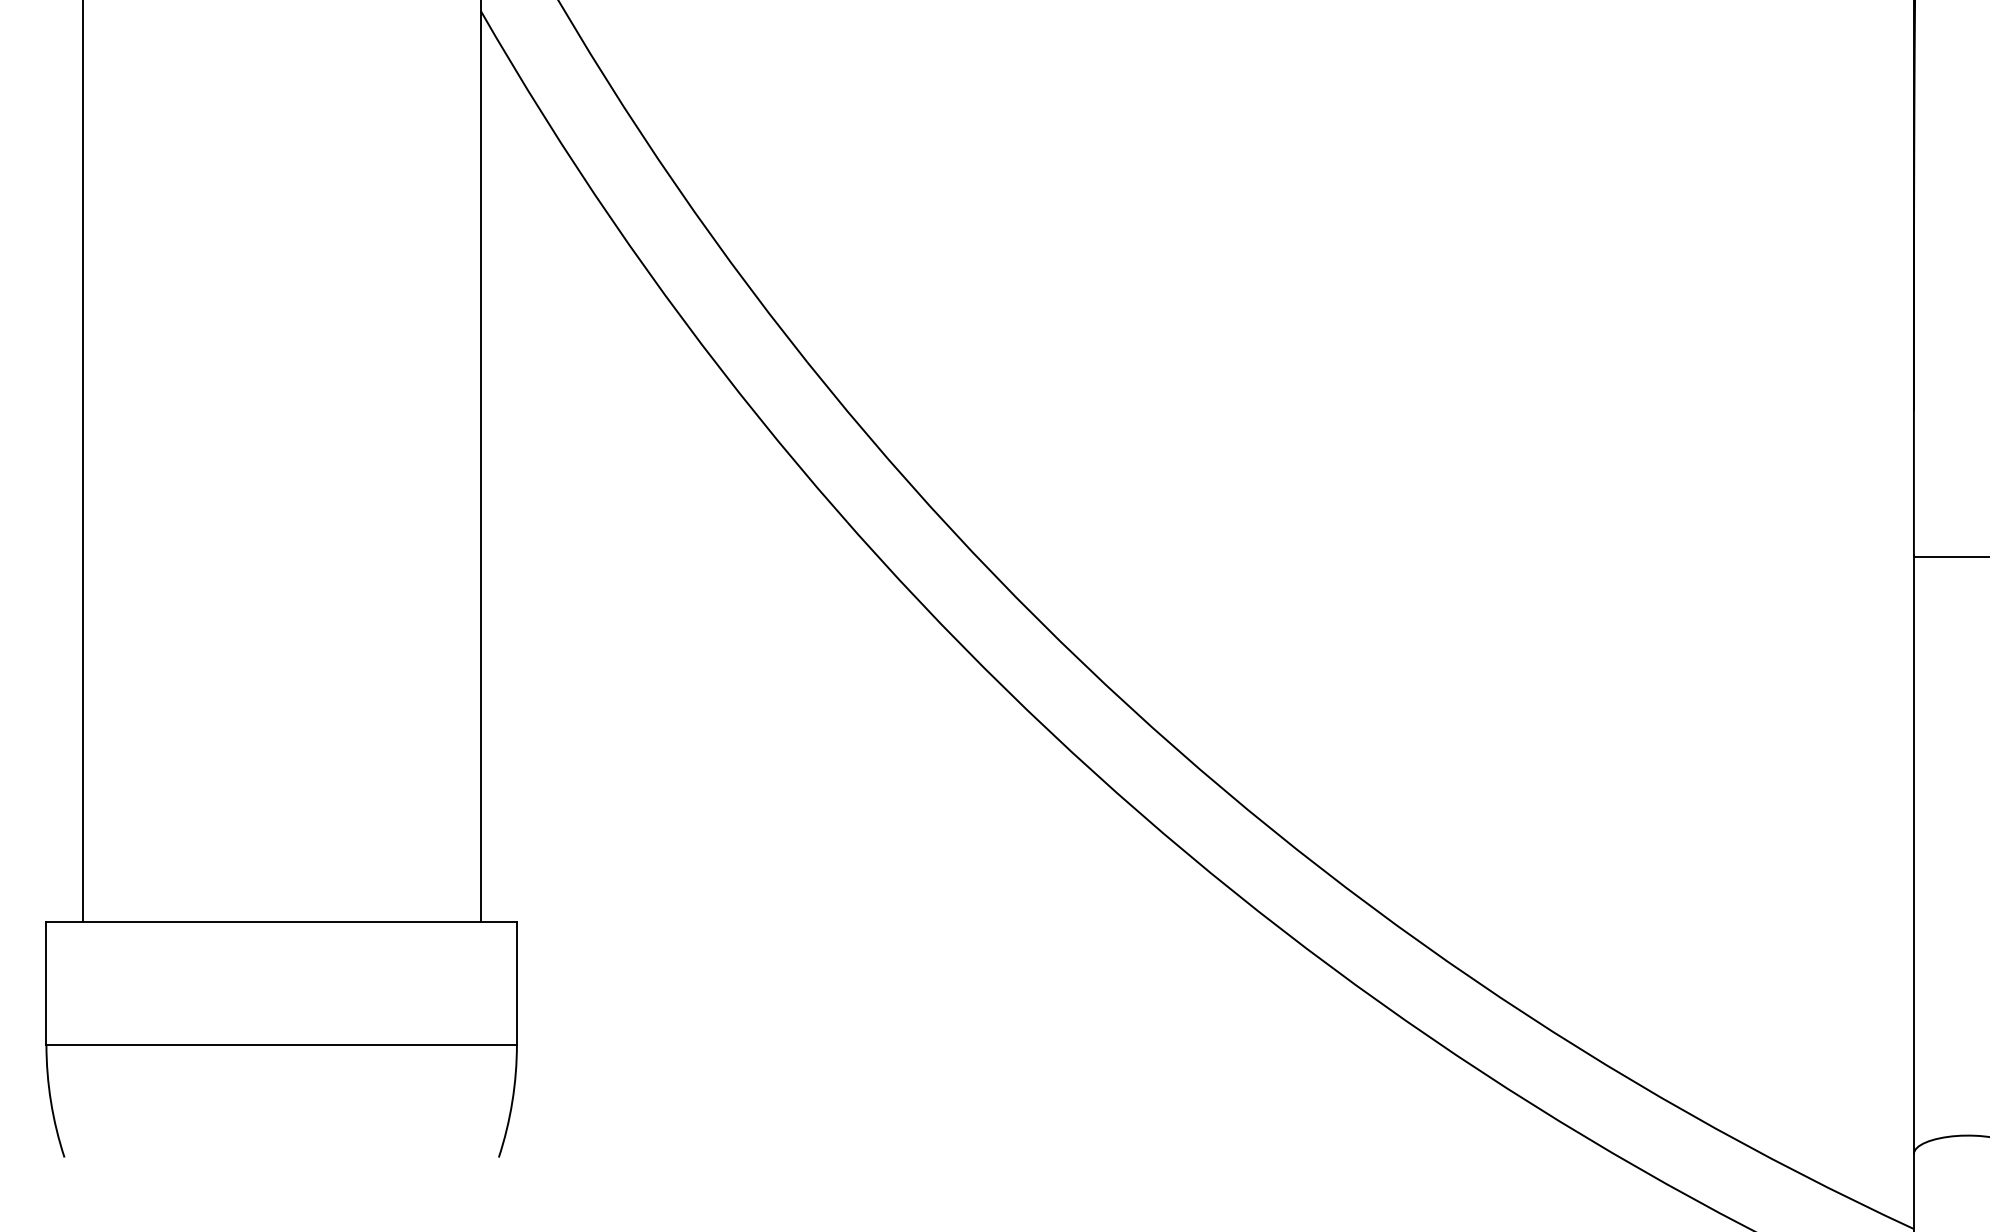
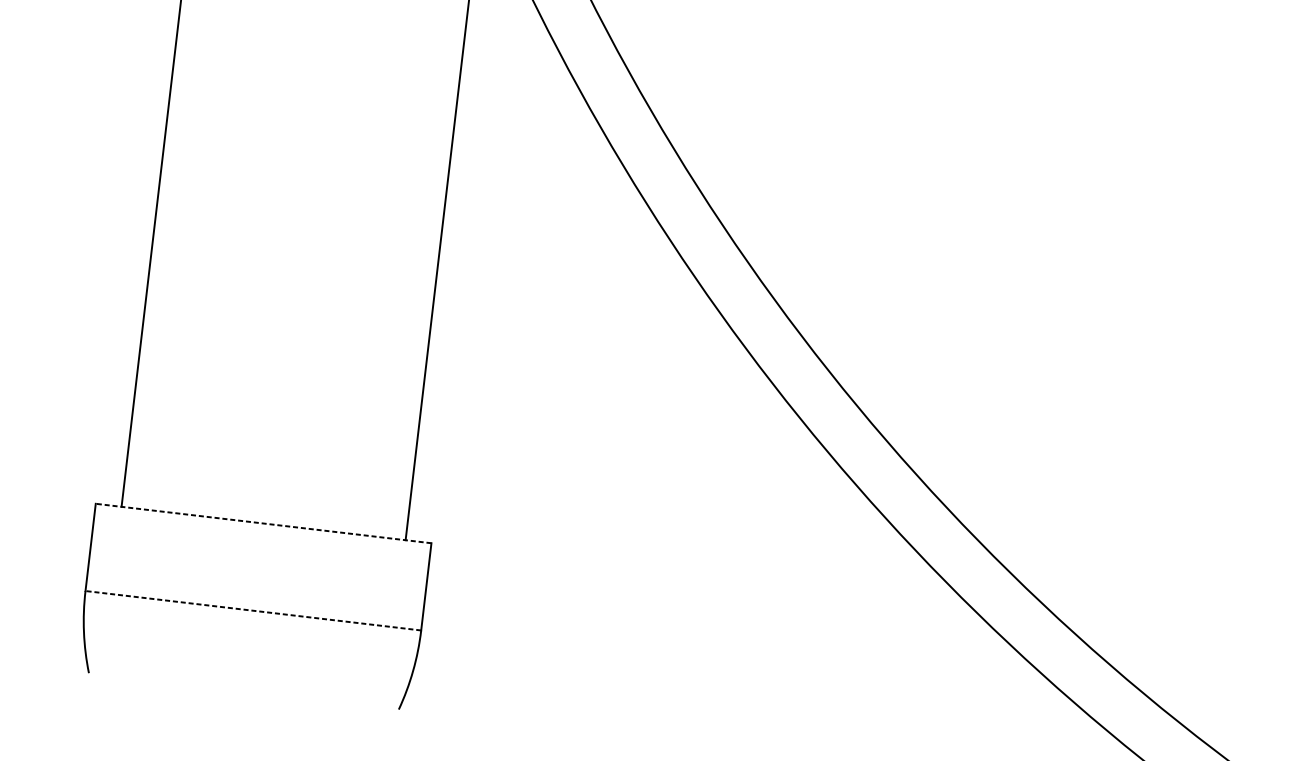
line: (281, 922) -> (263, 523), solid -> dashed
line: (281, 1044) -> (253, 610), solid -> dashed

